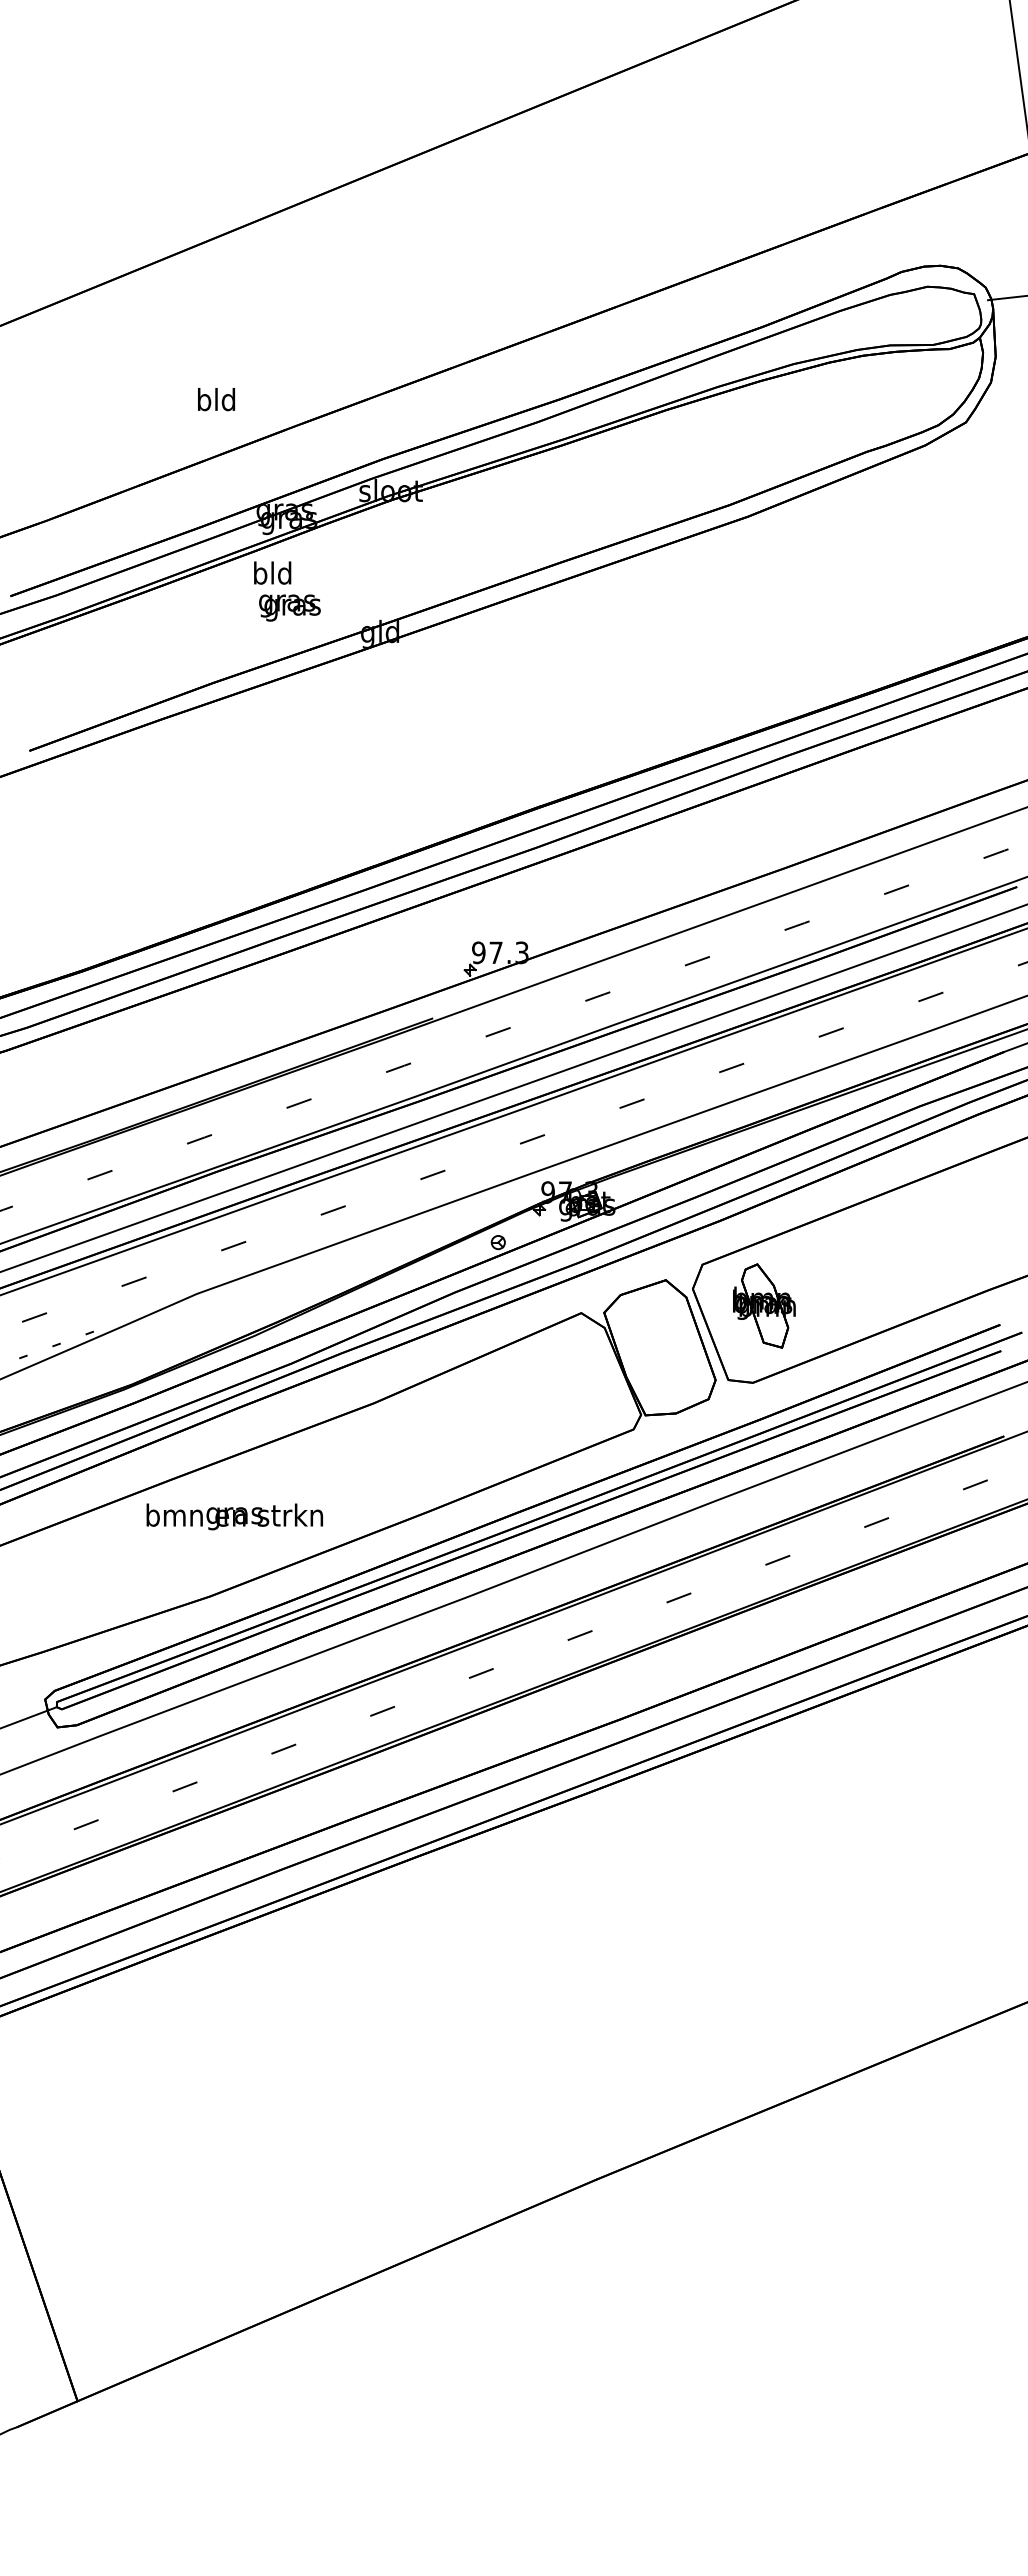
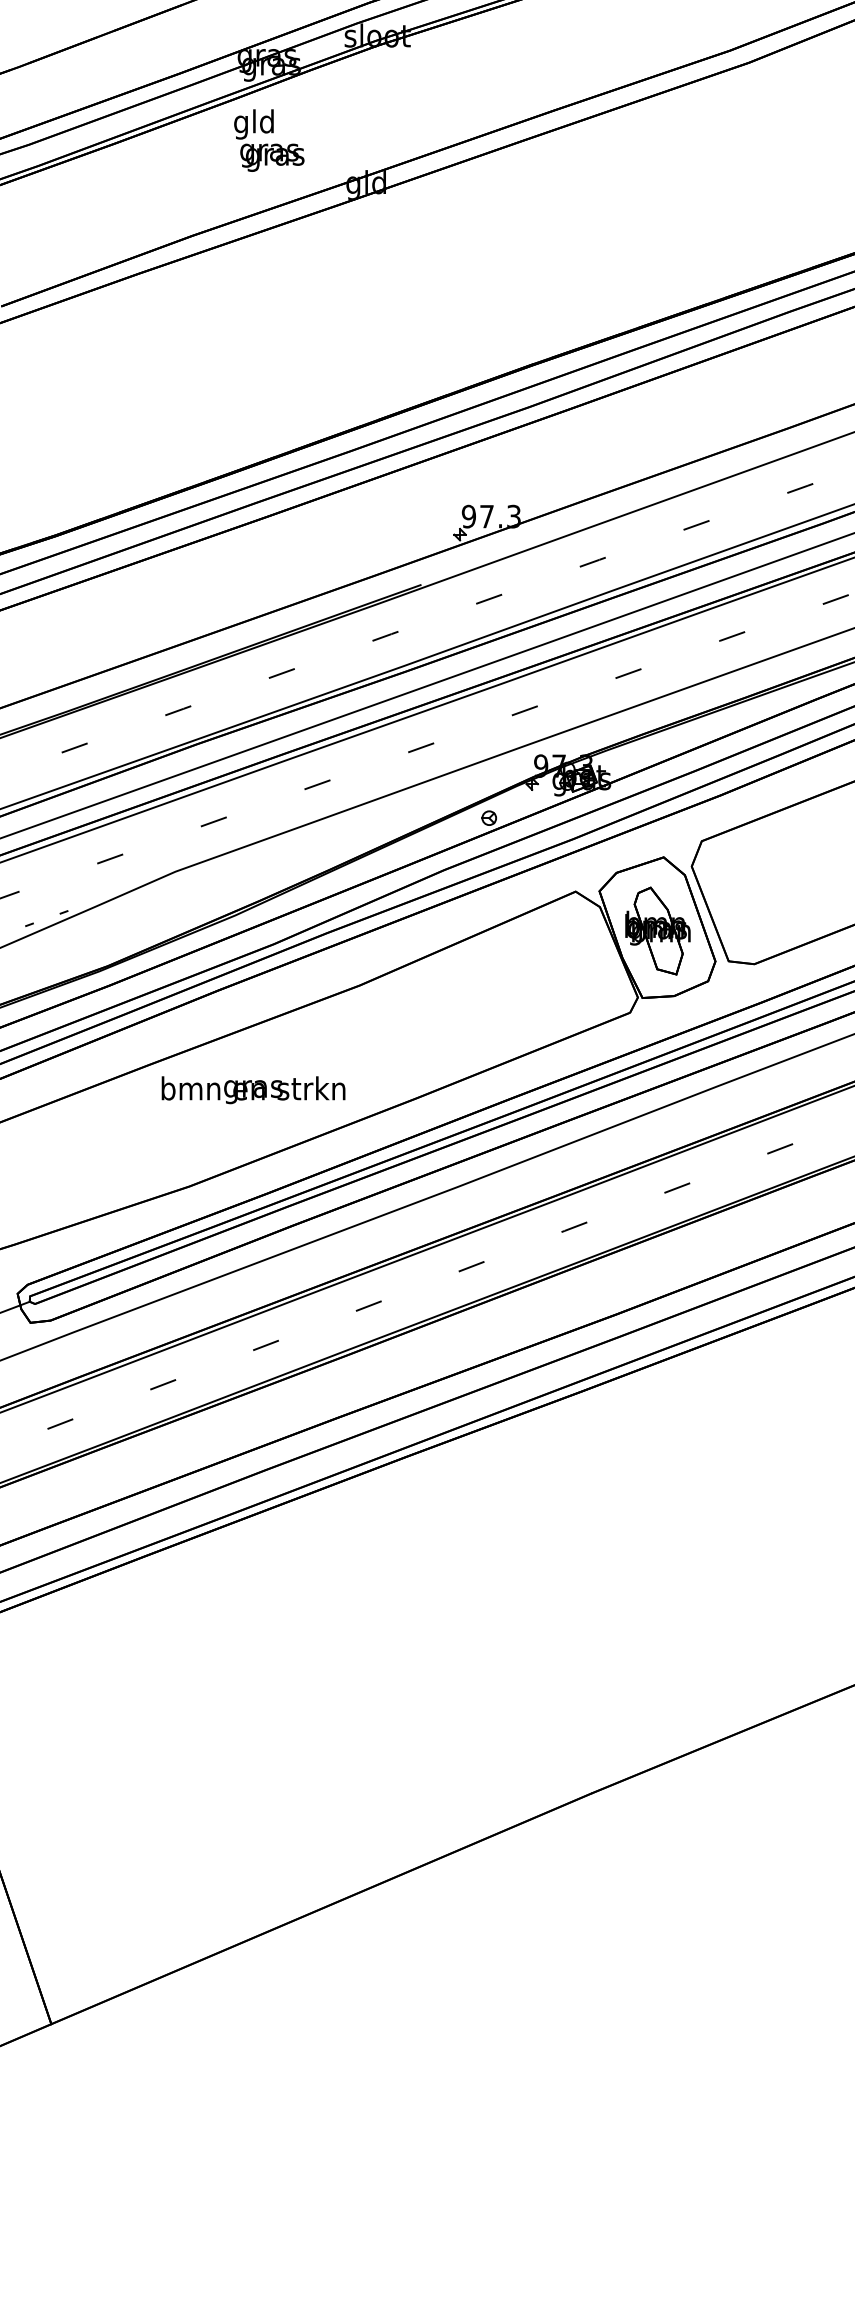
text: (260, 575) -> (241, 123), bld -> gld
part: (764, 1305) -> (658, 930), moved
text: (234, 1516) -> (253, 1089), moved

